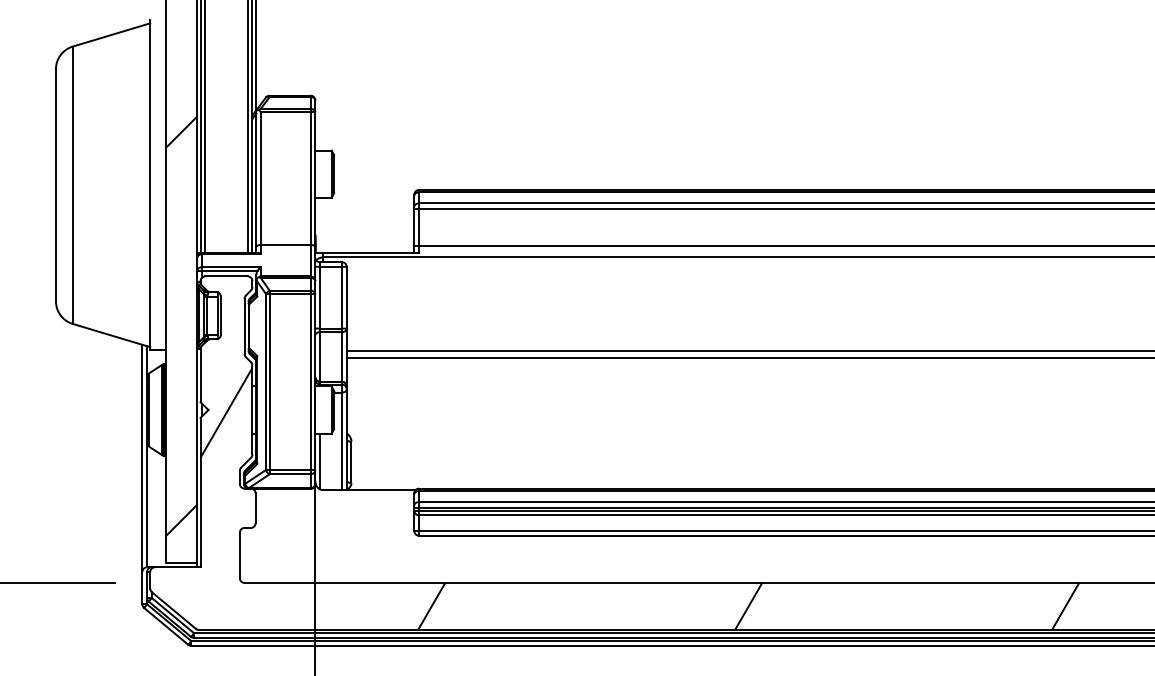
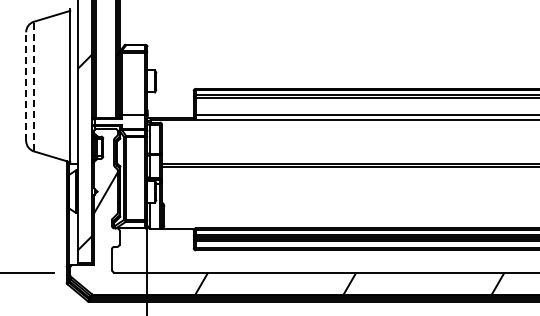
line: (56, 185) -> (26, 86), solid -> dashed
line: (73, 185) -> (34, 86), solid -> dashed

